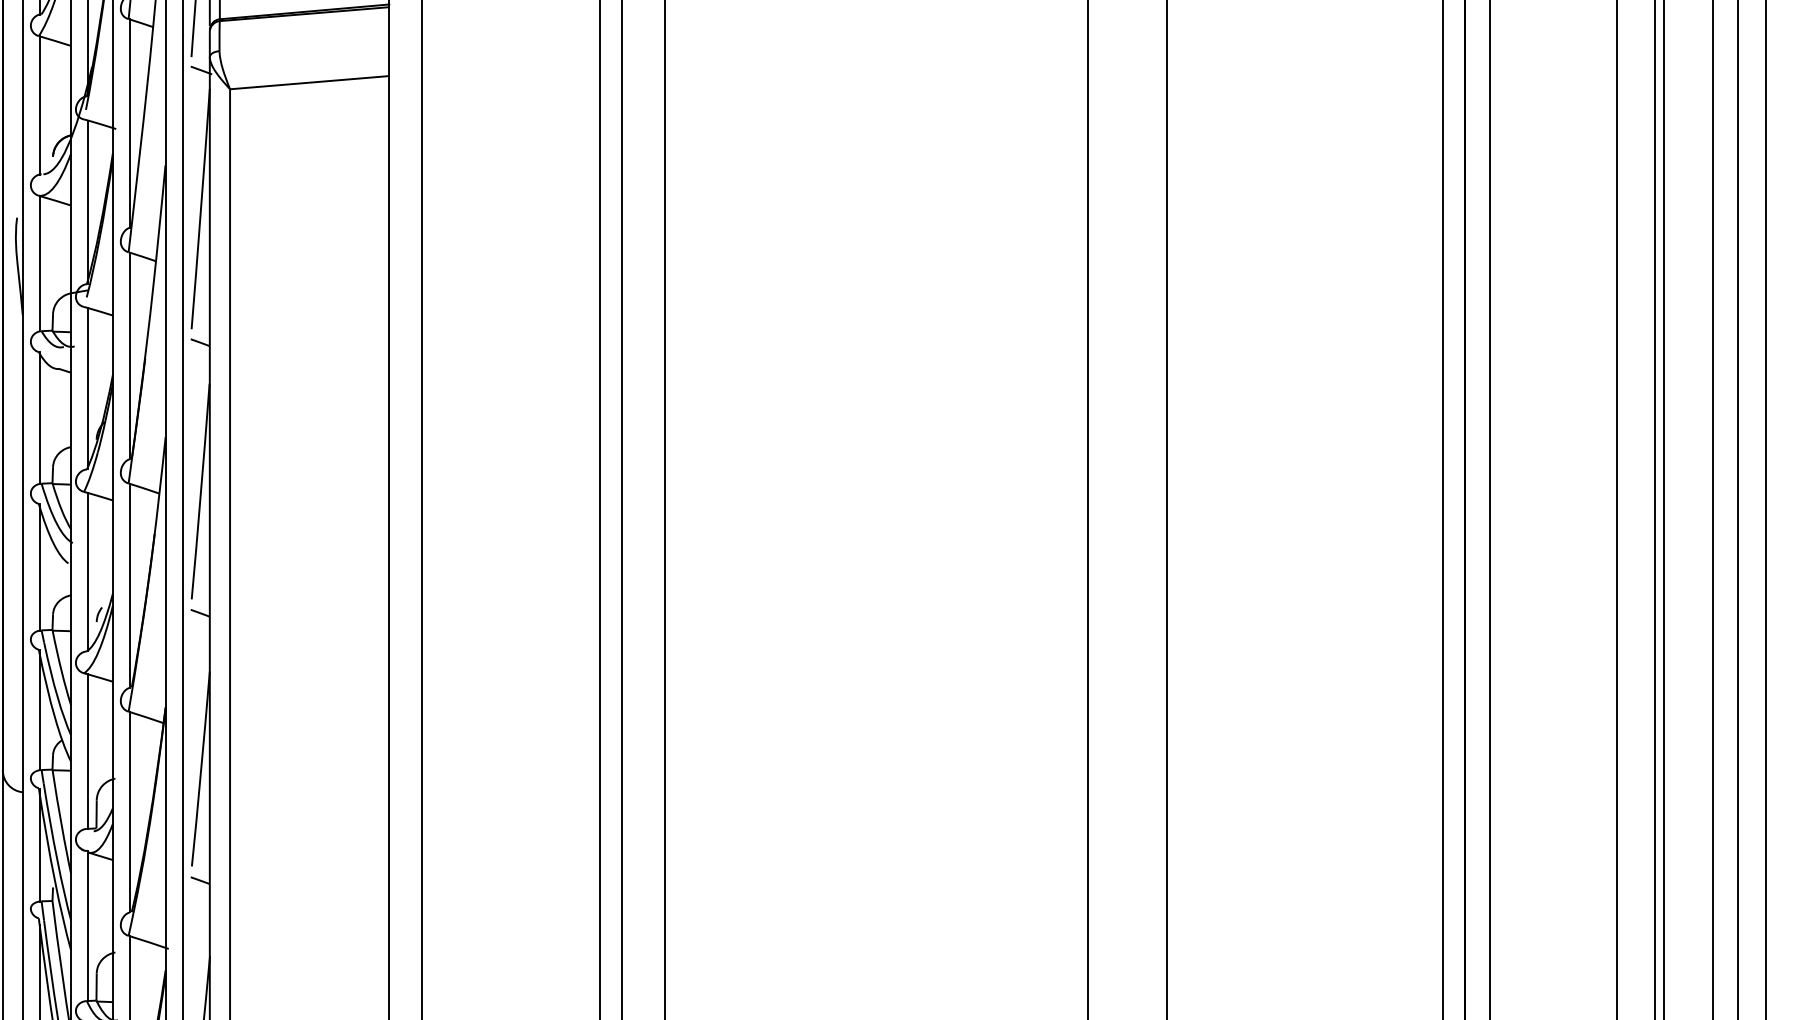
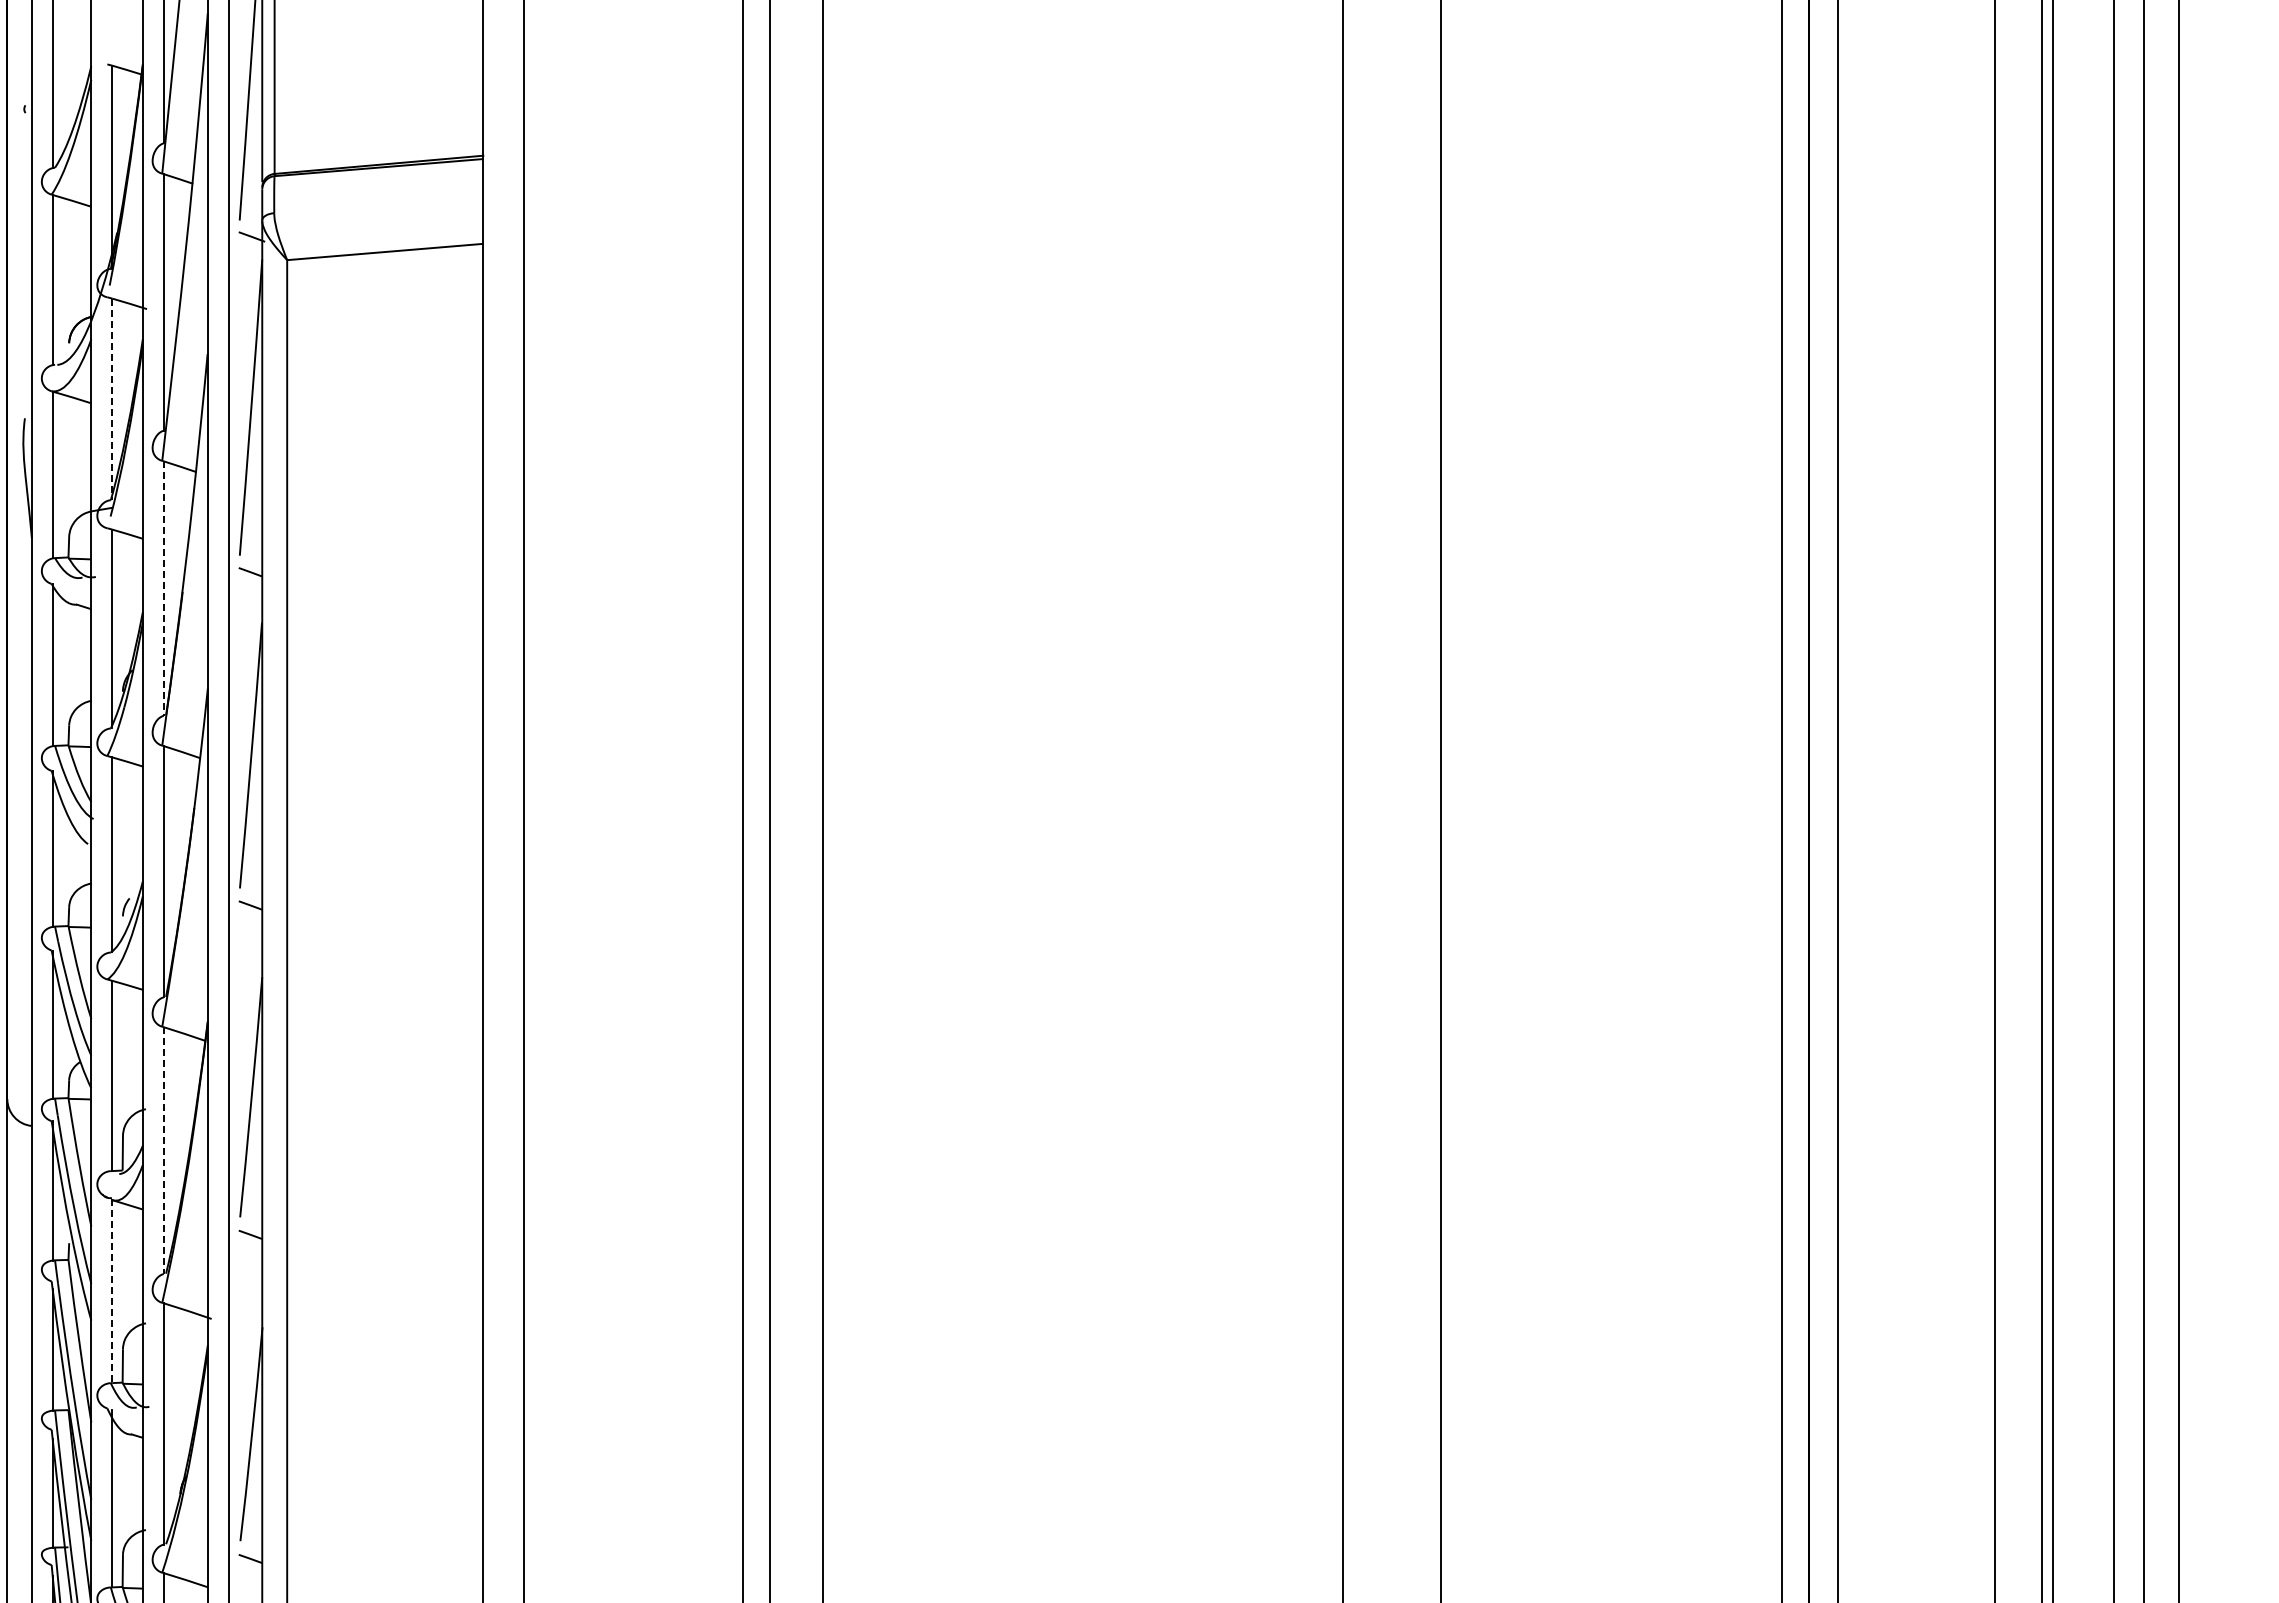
line: (88, 202) -> (112, 399), solid -> dashed
line: (129, 356) -> (163, 589), solid -> dashed
line: (129, 812) -> (163, 1151), solid -> dashed
line: (88, 926) -> (112, 1291), solid -> dashed

